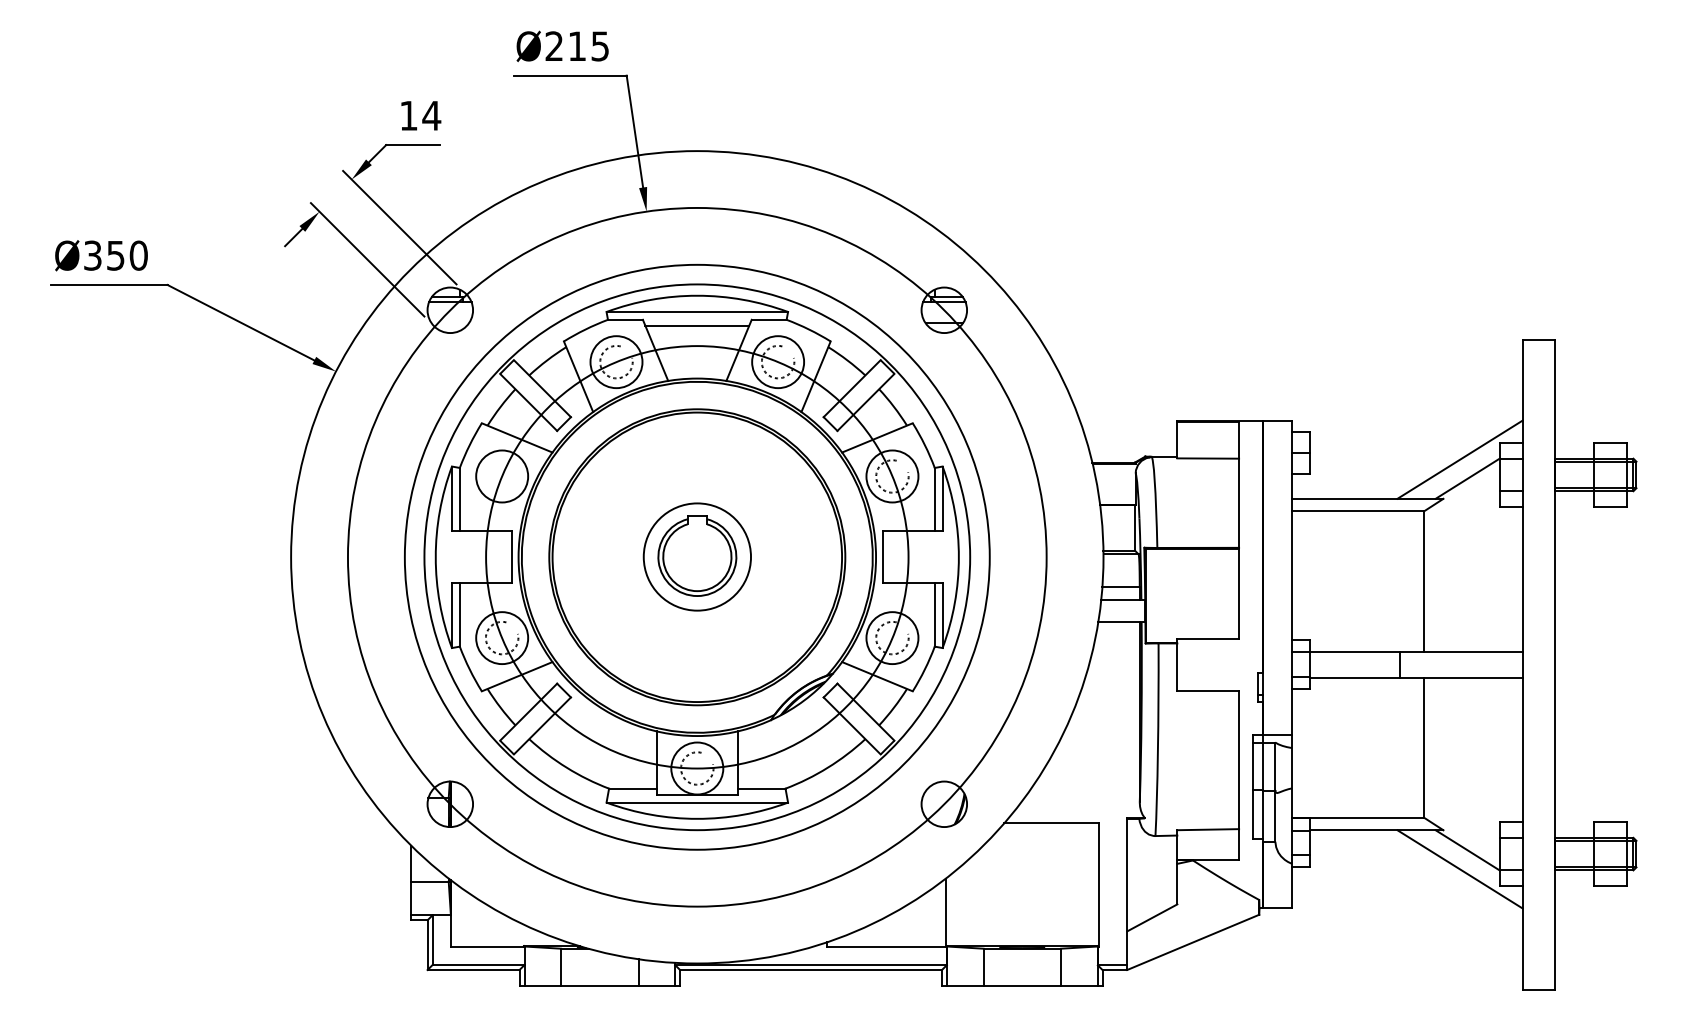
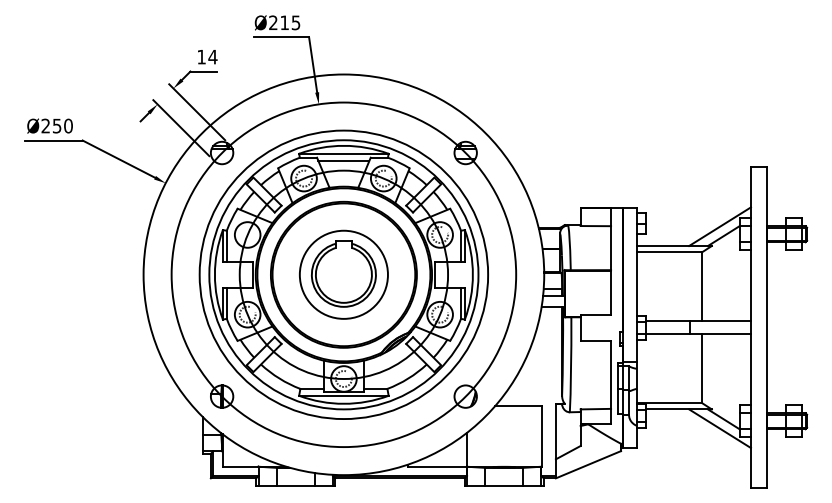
text: (92, 256) -> (45, 126), Ø350 -> Ø250
part: (696, 556) -> (343, 274), size x1.67

